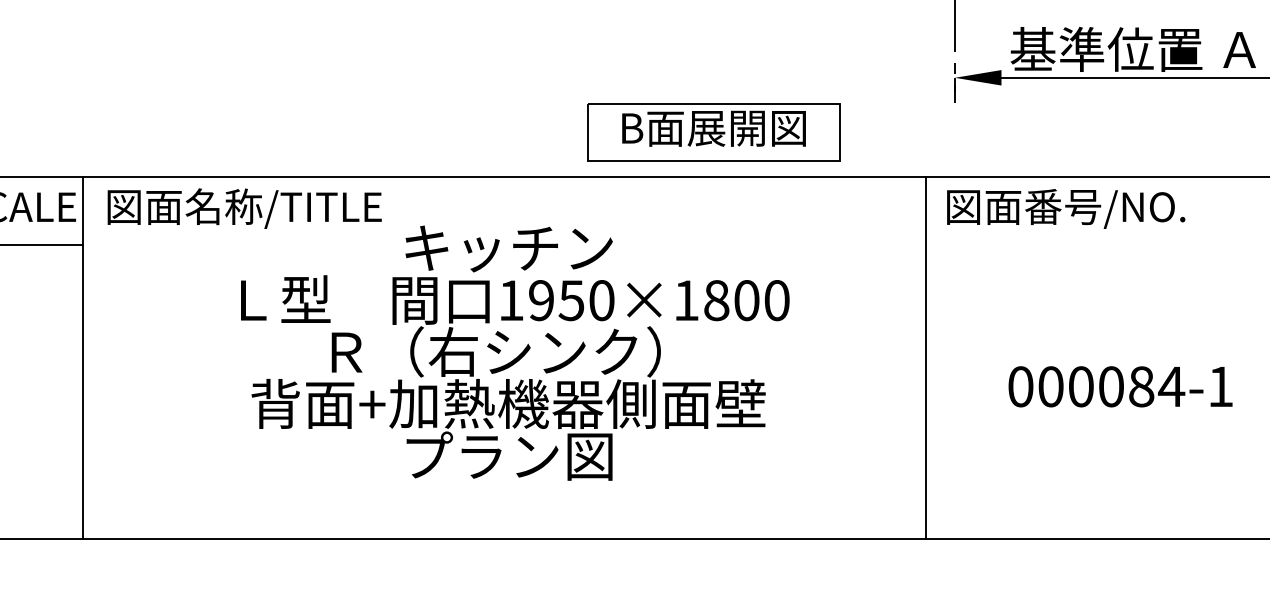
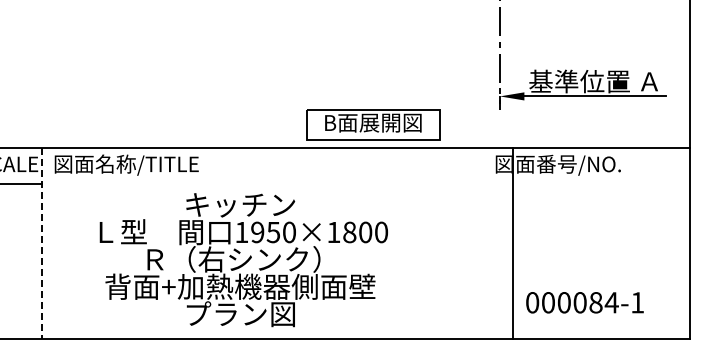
text: (514, 353) -> (243, 260), moved
line: (925, 357) -> (512, 243), moved
line: (84, 359) -> (42, 244), solid -> dashed
text: (1119, 386) -> (584, 302), moved

